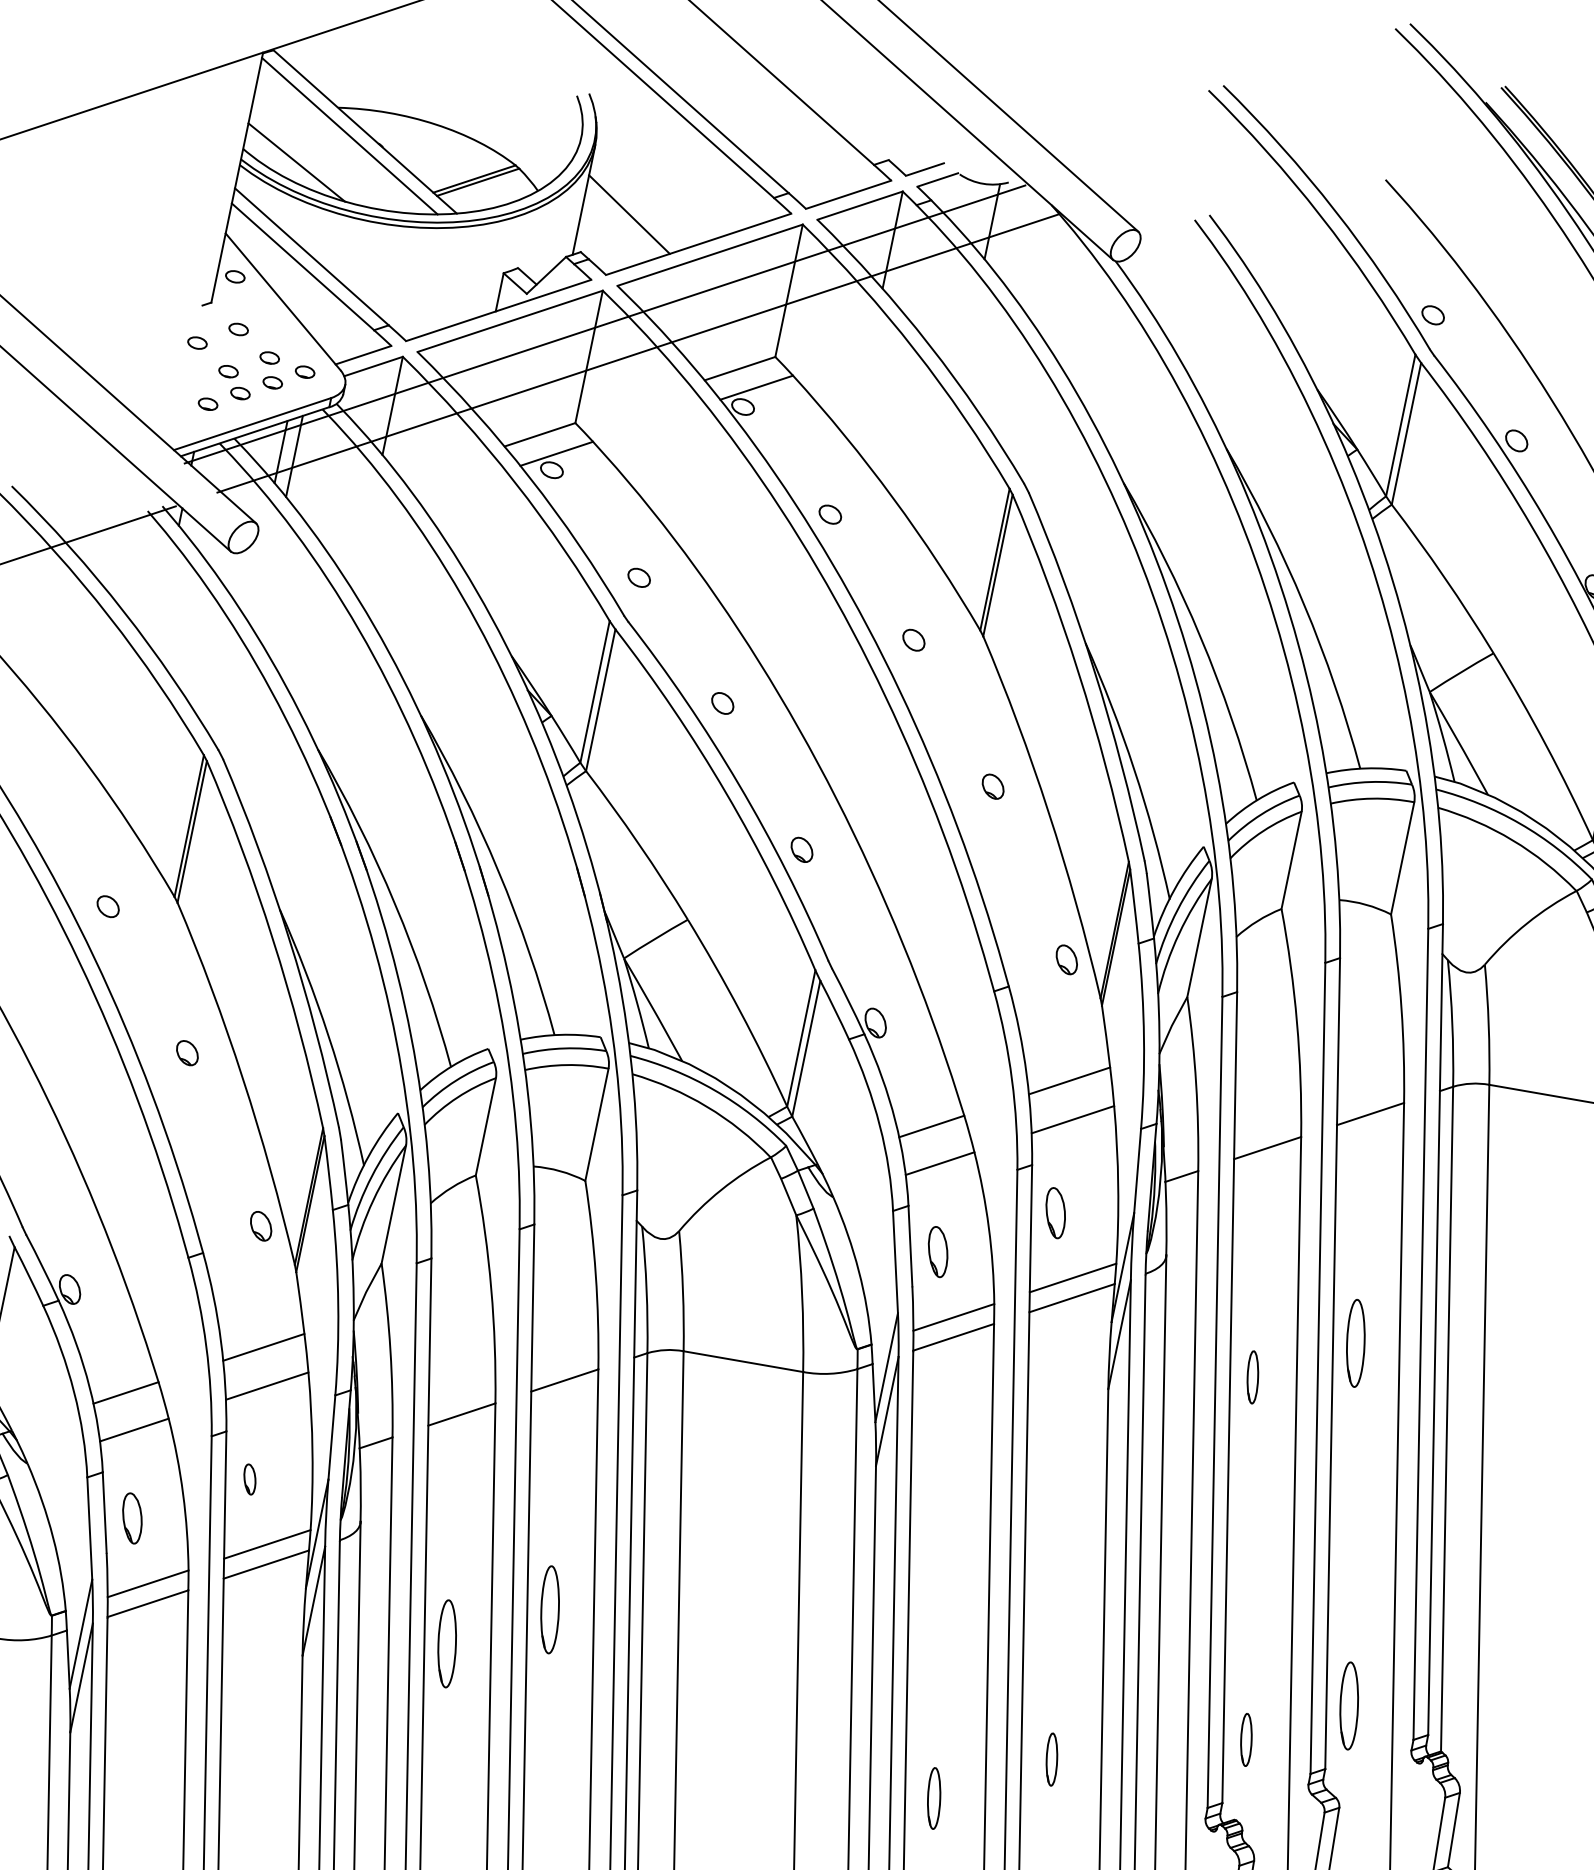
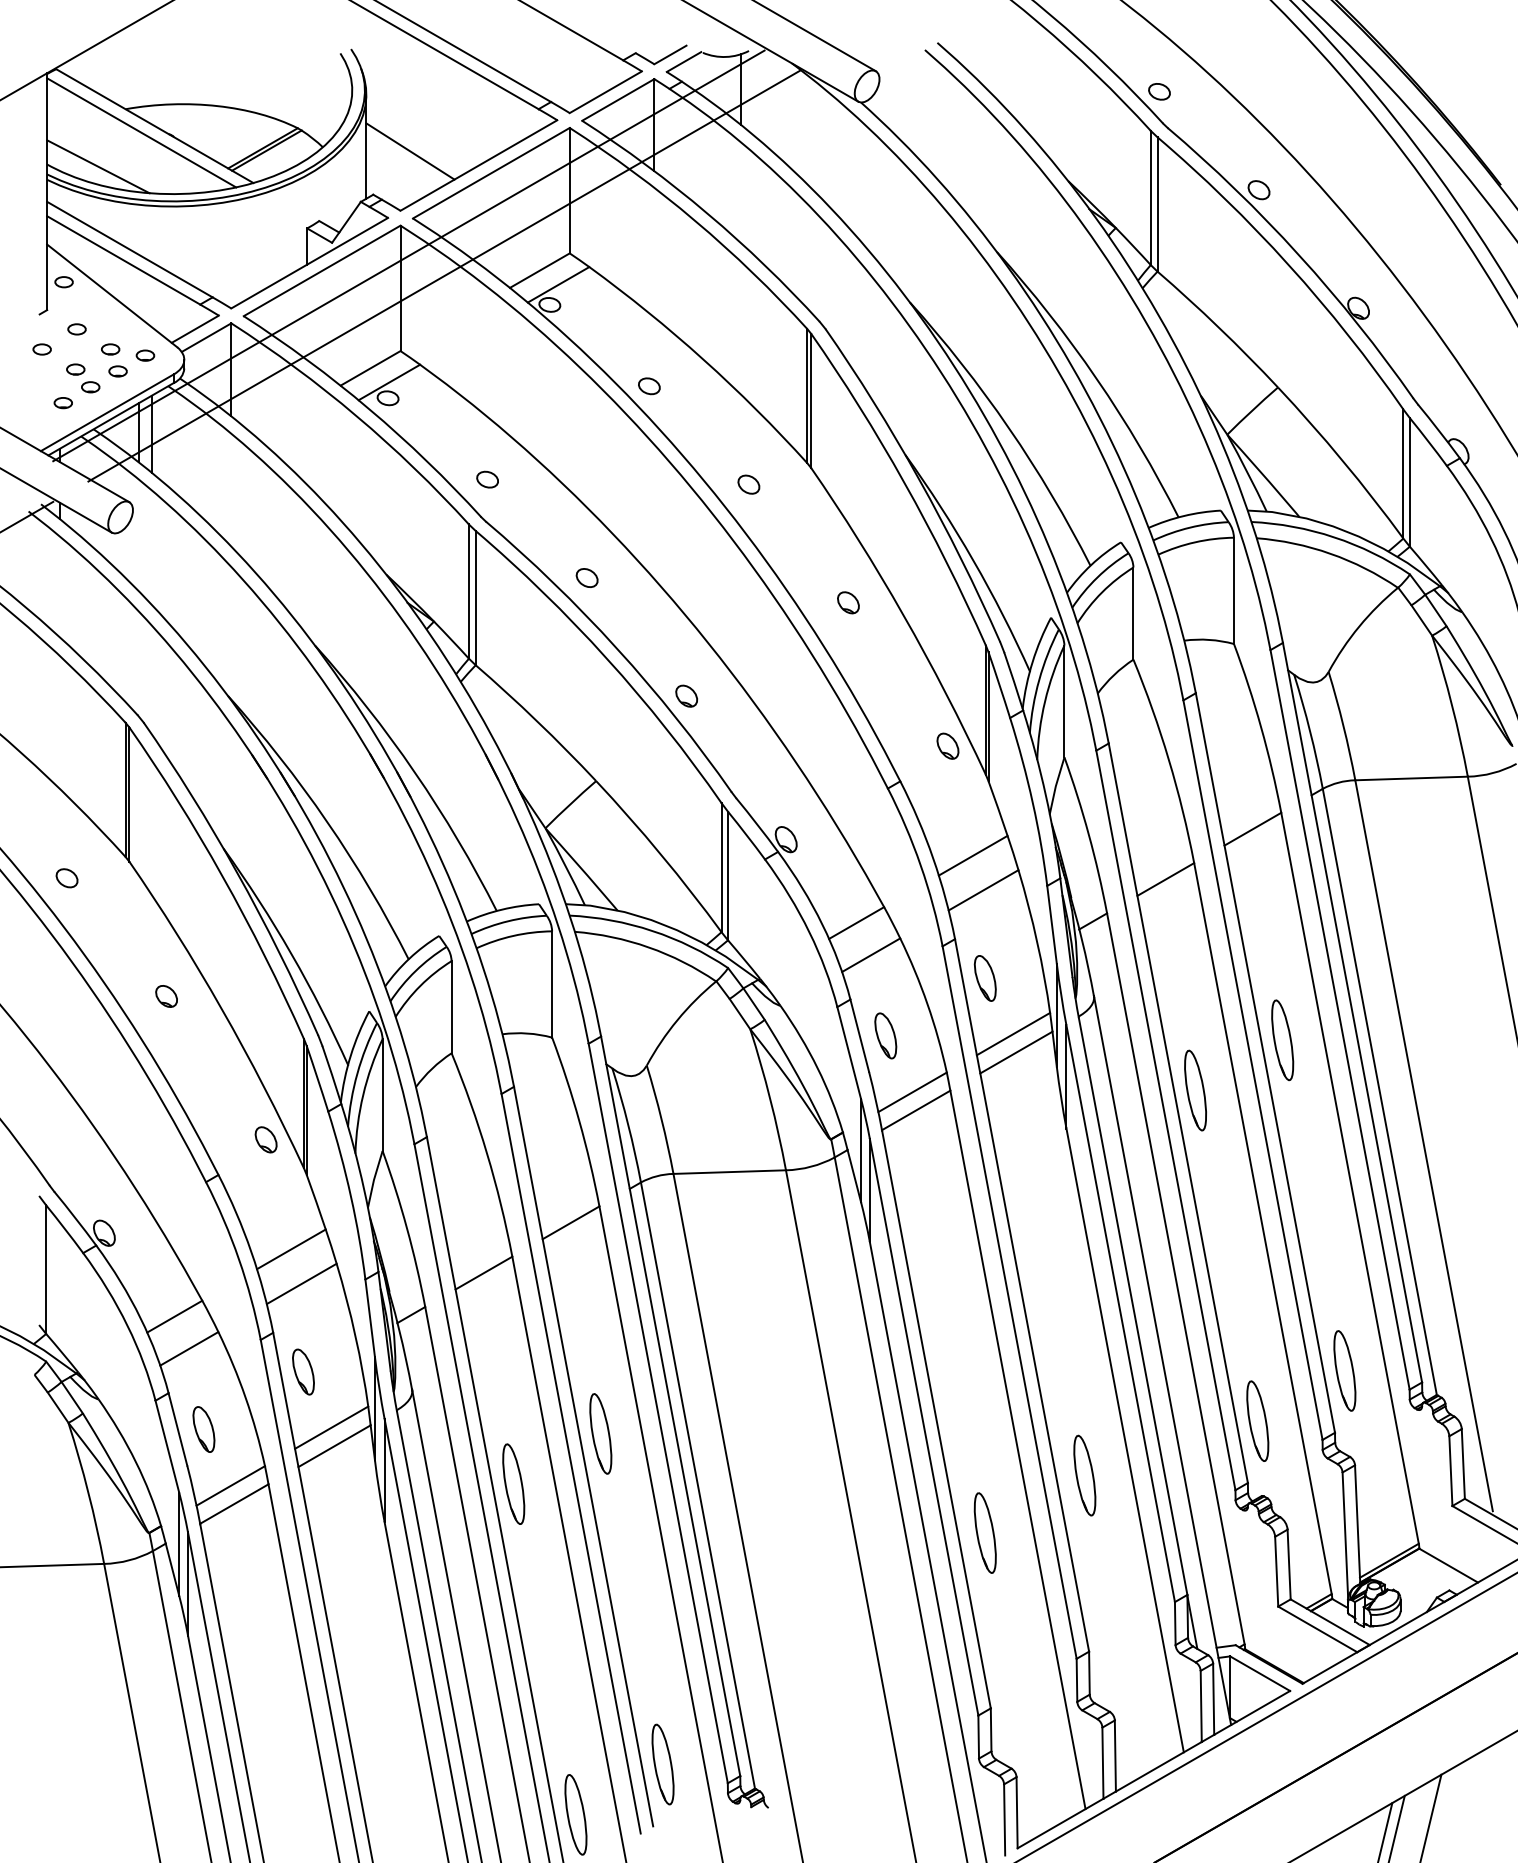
part: (1252, 1377) -> (1195, 1090), size x1.67
part: (249, 1478) -> (303, 1371), size x1.67
part: (1246, 1739) -> (1257, 1420), size x1.67
part: (1051, 1759) -> (1084, 1475), size x1.67
part: (933, 1797) -> (984, 1532), size x1.43

